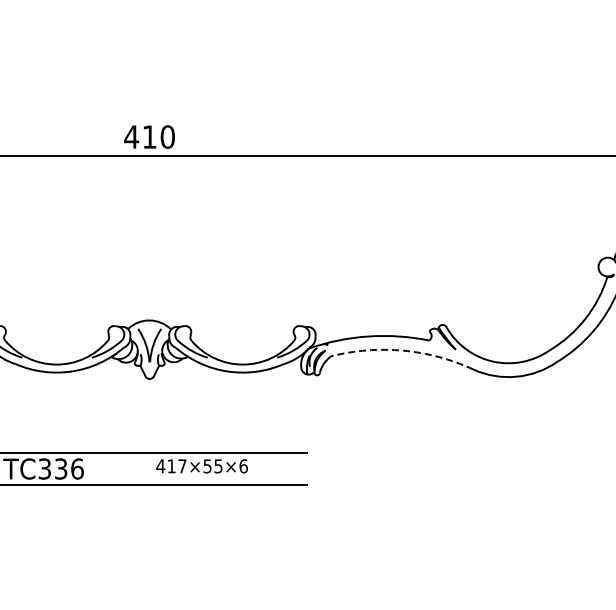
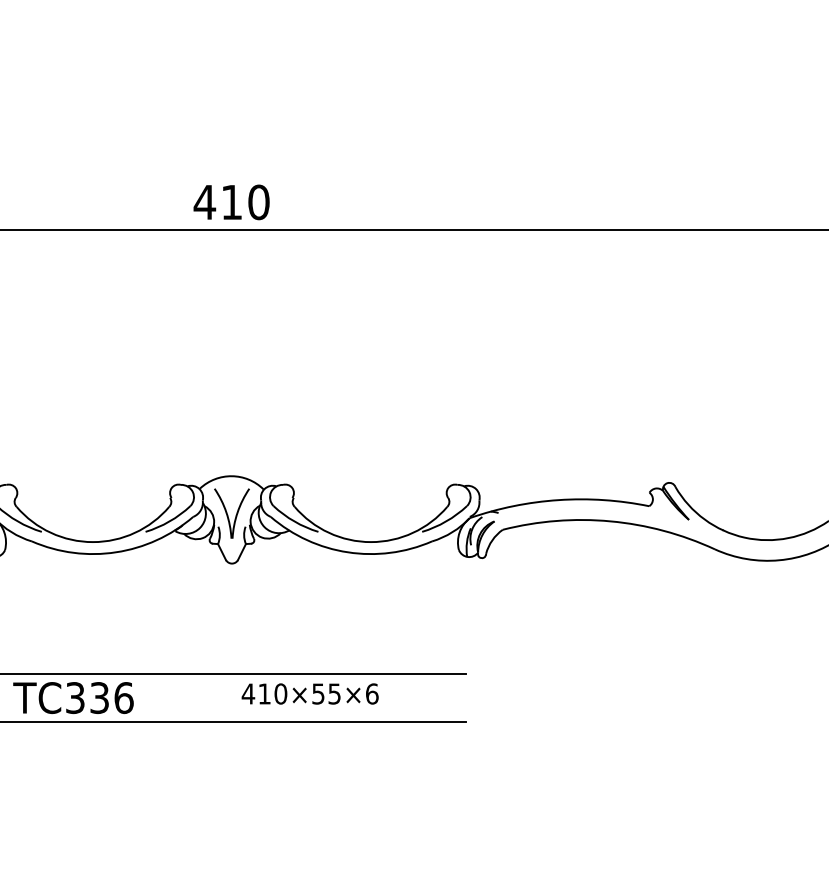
arc: (403, 350) -> (610, 521), dashed -> solid
text: (182, 466) -> (280, 694), 417×55×6 -> 410×55×6

